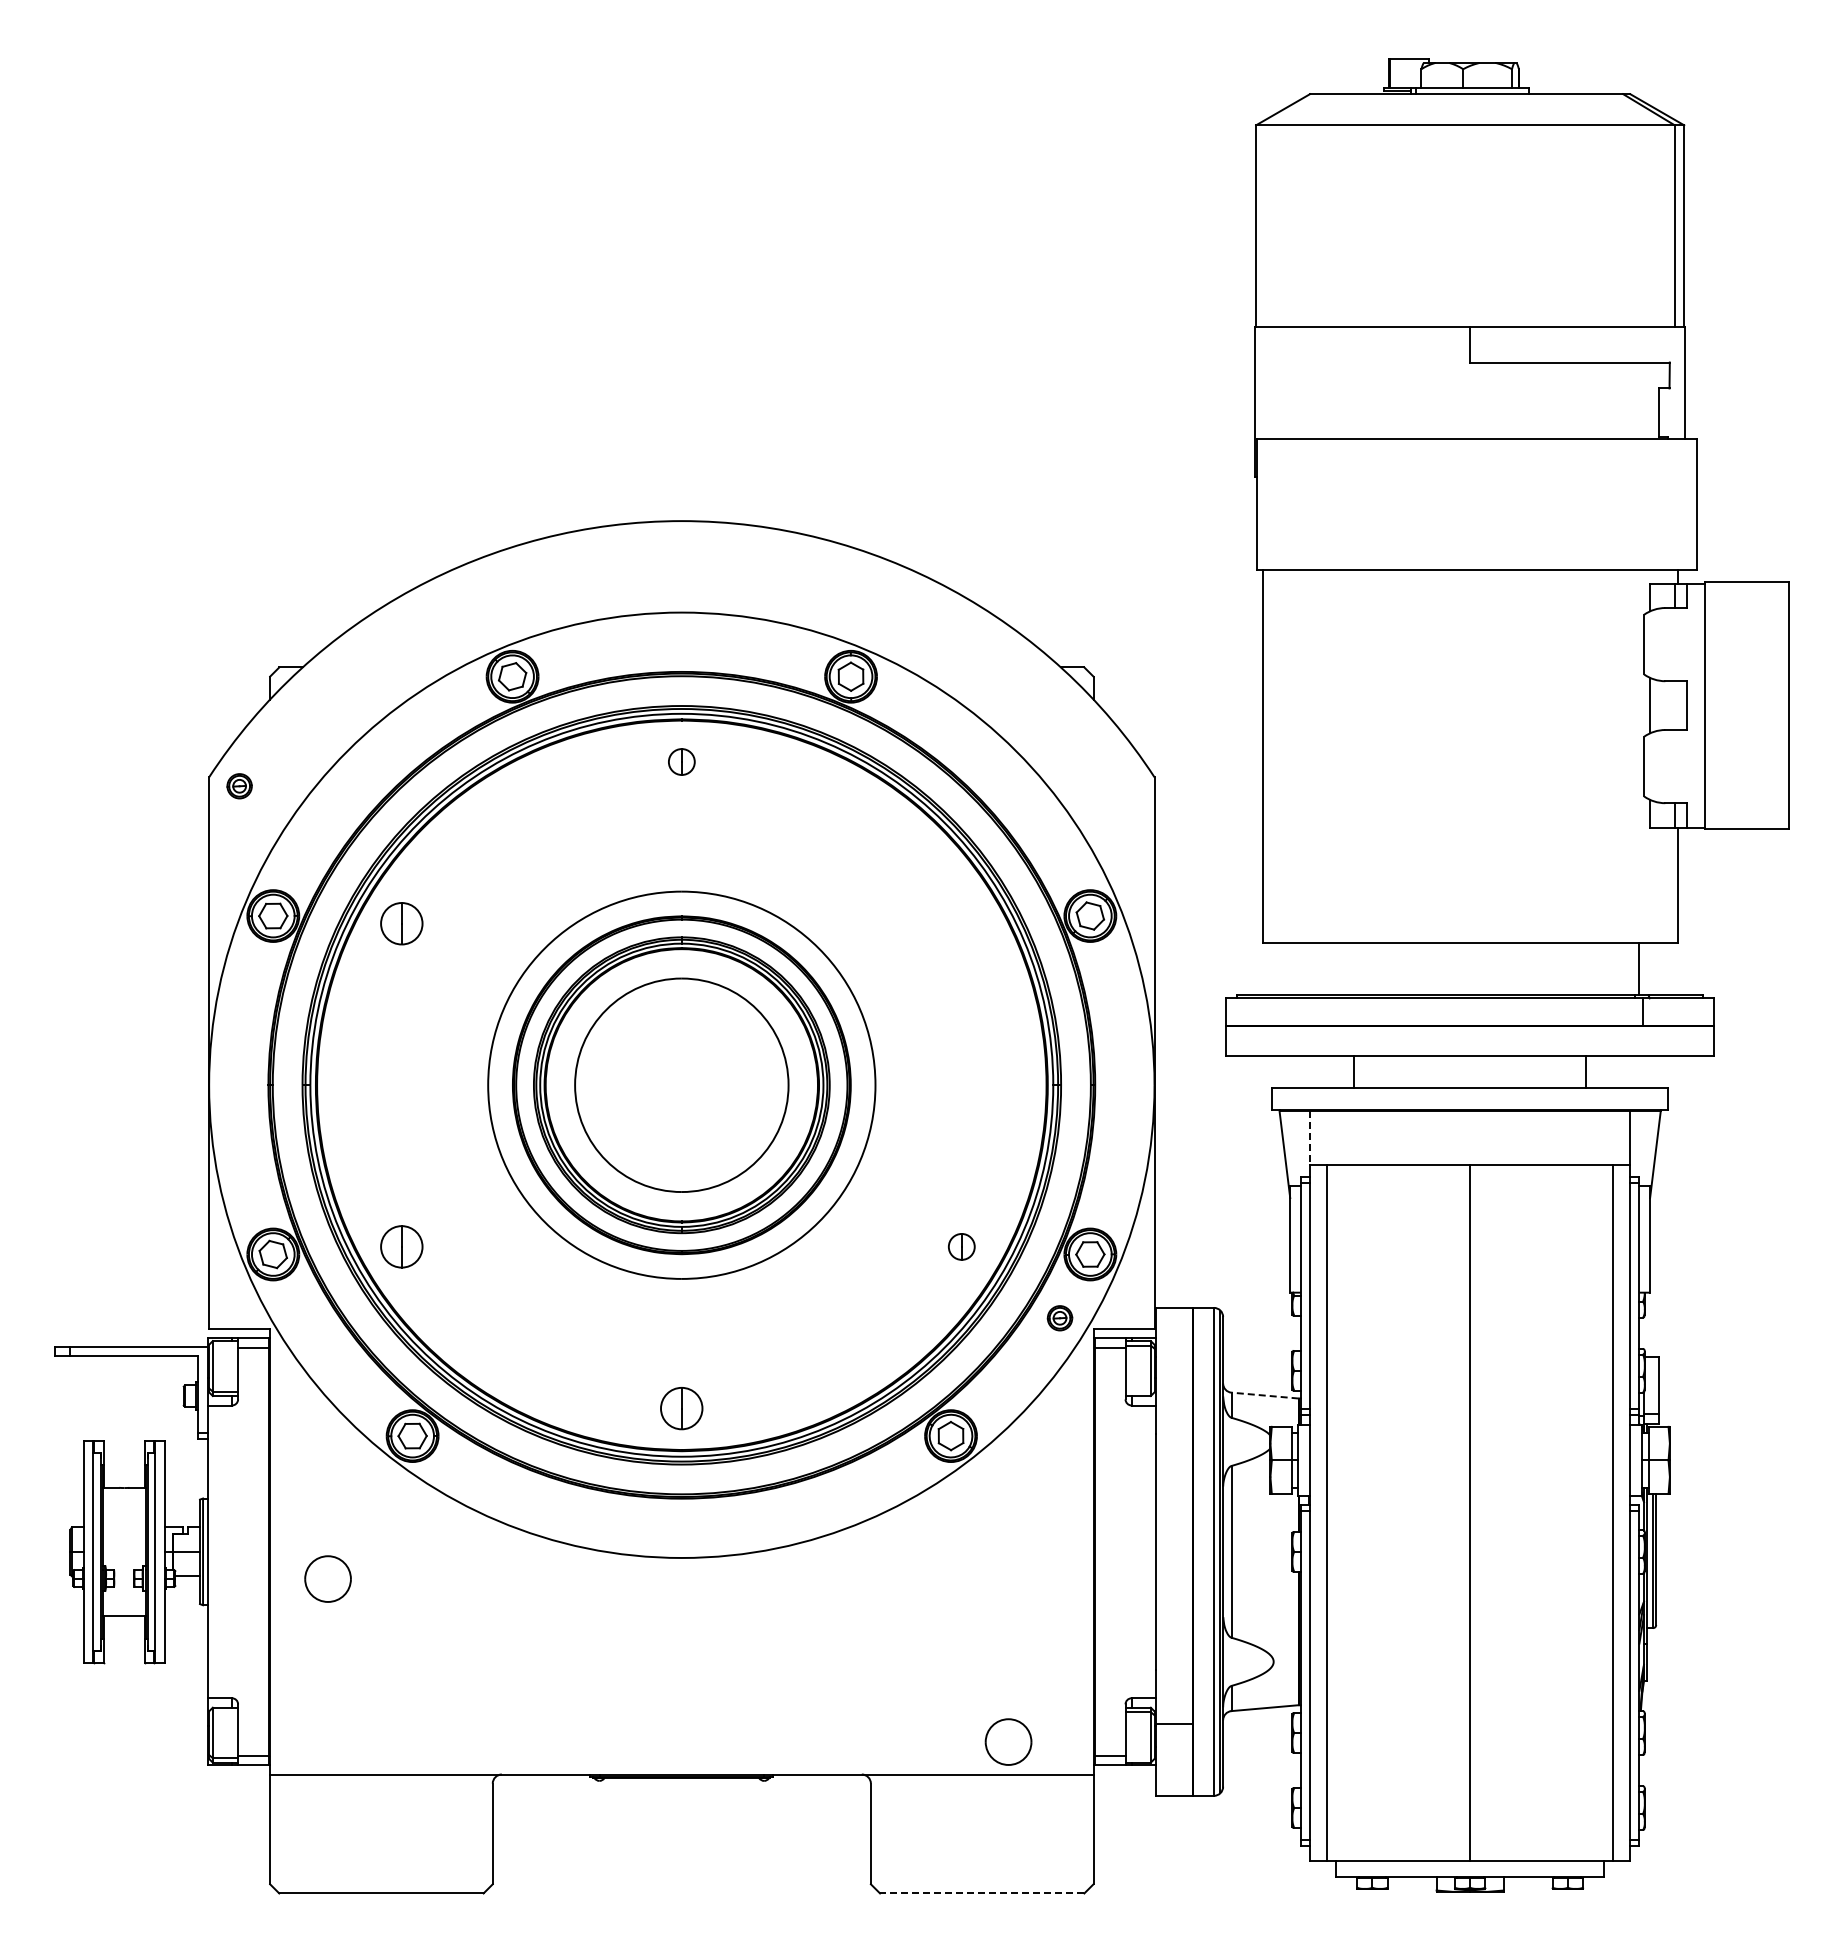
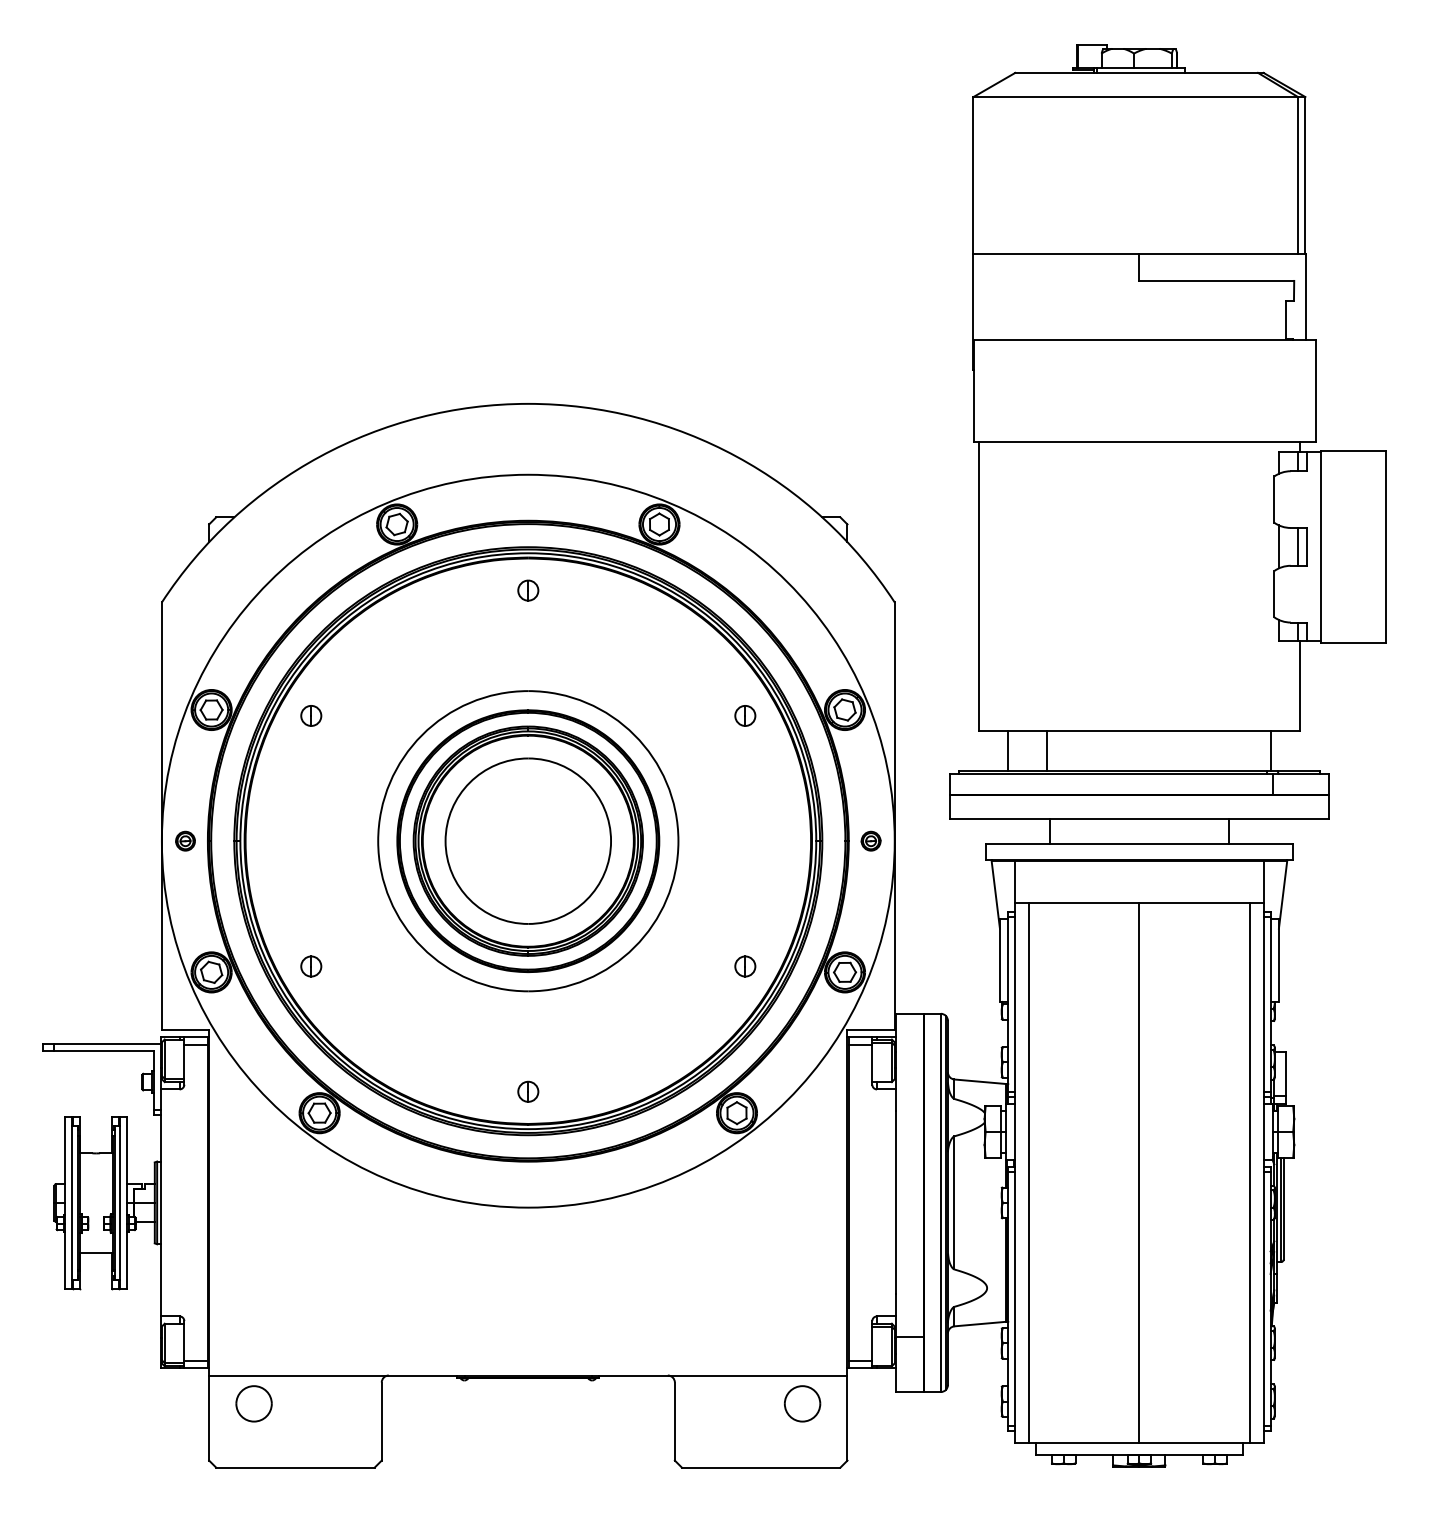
line: (1674, 705) -> (1297, 546), added
part: (239, 786) -> (185, 841), moved
part: (401, 923) -> (311, 715), size x0.62
part: (961, 923) -> (745, 715), added
line: (1300, 969) -> (1007, 751), added
line: (1350, 969) -> (1046, 751), added
line: (1310, 1137) -> (1015, 881), dashed -> solid
part: (401, 1246) -> (311, 966), size x0.62
part: (1059, 1318) -> (870, 841), moved
line: (1265, 1395) -> (980, 1081), dashed -> solid
part: (681, 1408) -> (528, 1091), size x0.62
part: (327, 1578) -> (253, 1403), moved
part: (1008, 1741) -> (802, 1403), moved
line: (981, 1893) -> (760, 1467), dashed -> solid

